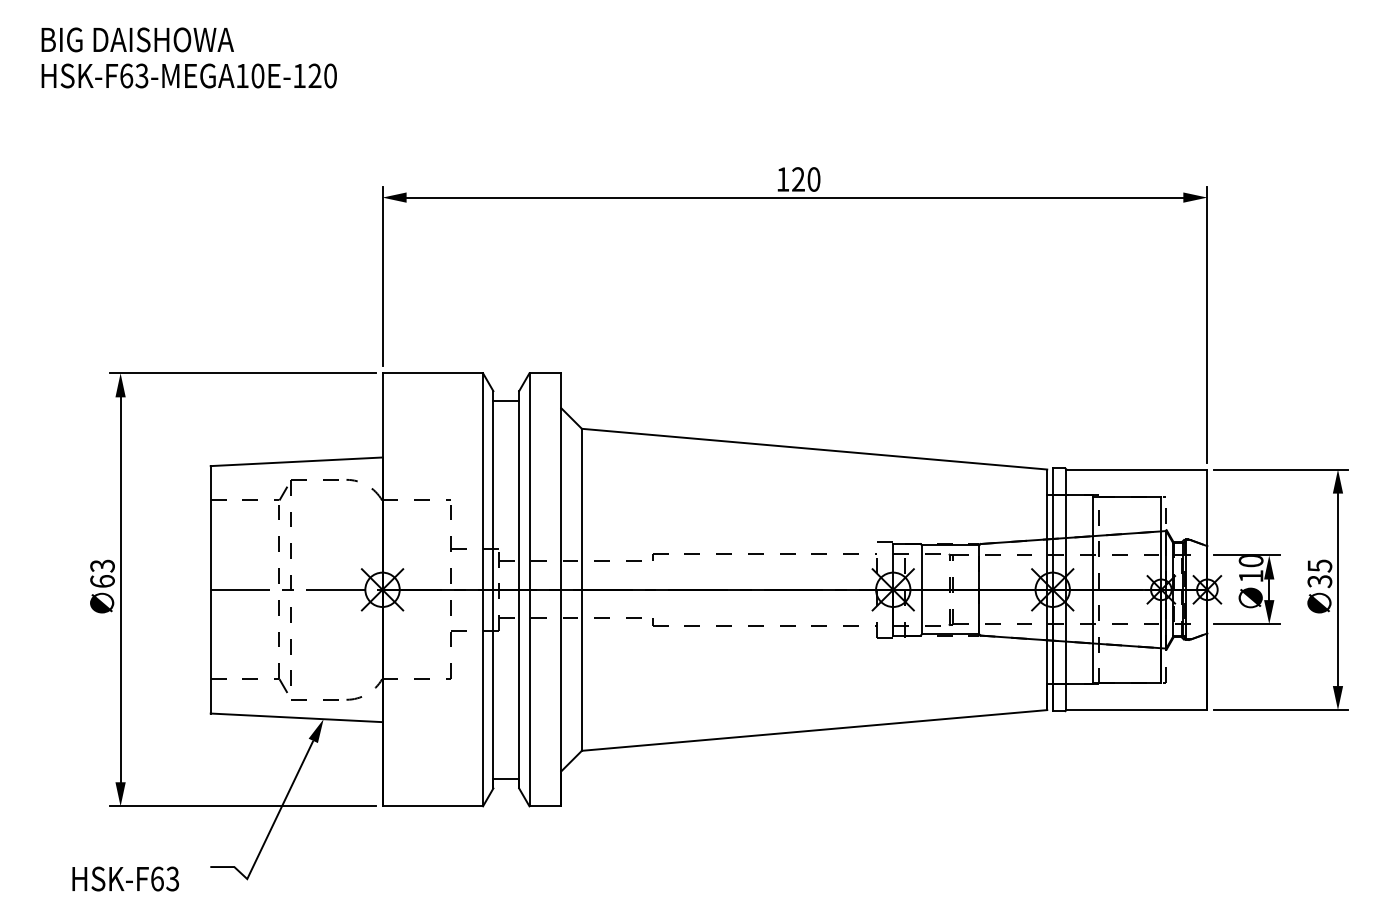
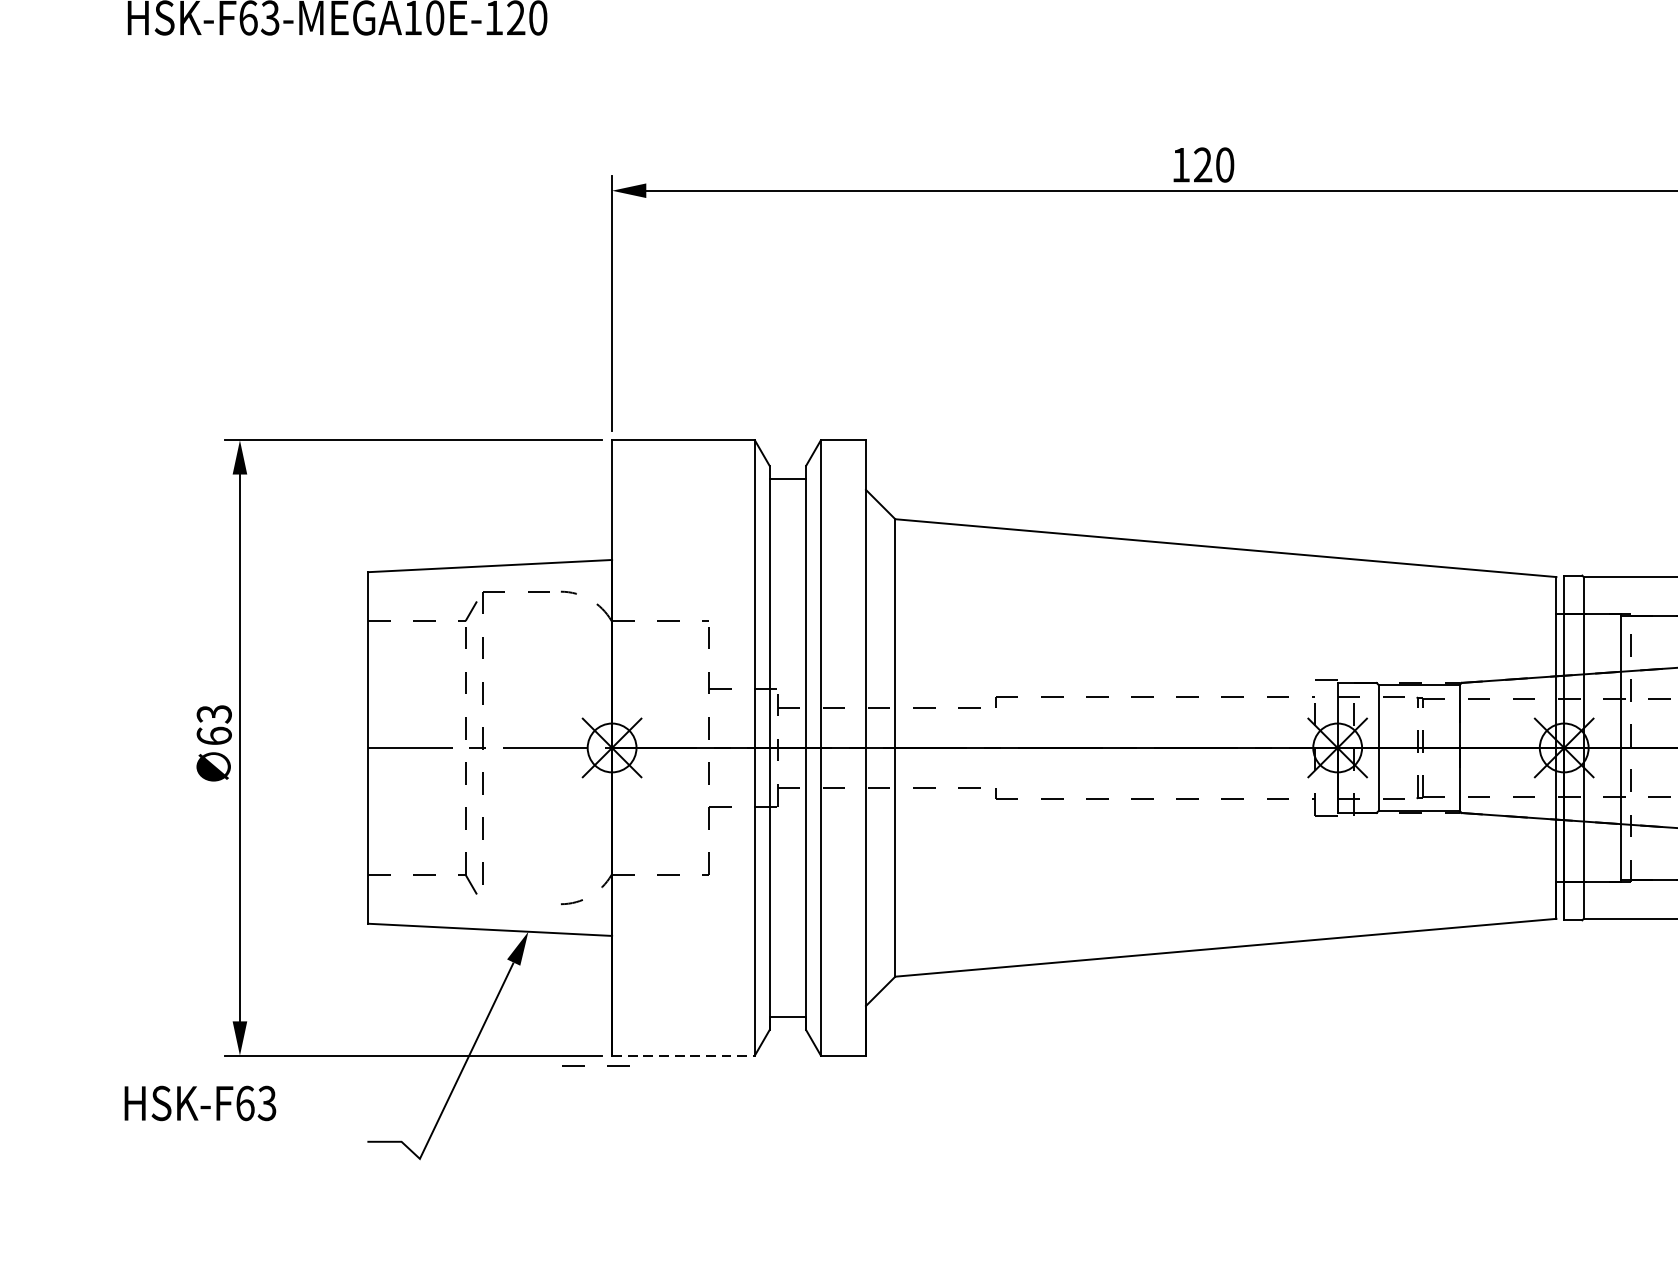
line: (306, 699) -> (583, 1065), moved
line: (433, 806) -> (684, 1055), solid -> dashed
text: (125, 878) -> (200, 1102), moved

